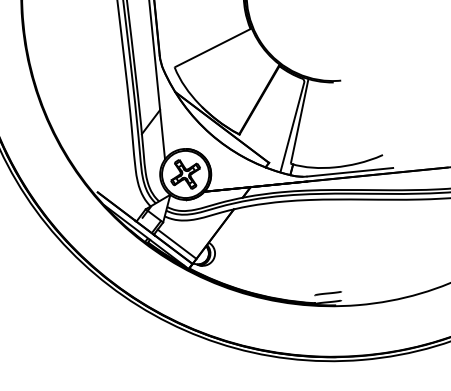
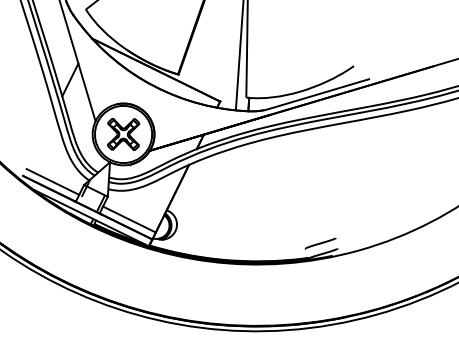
line: (120, 201) -> (52, 181), added

